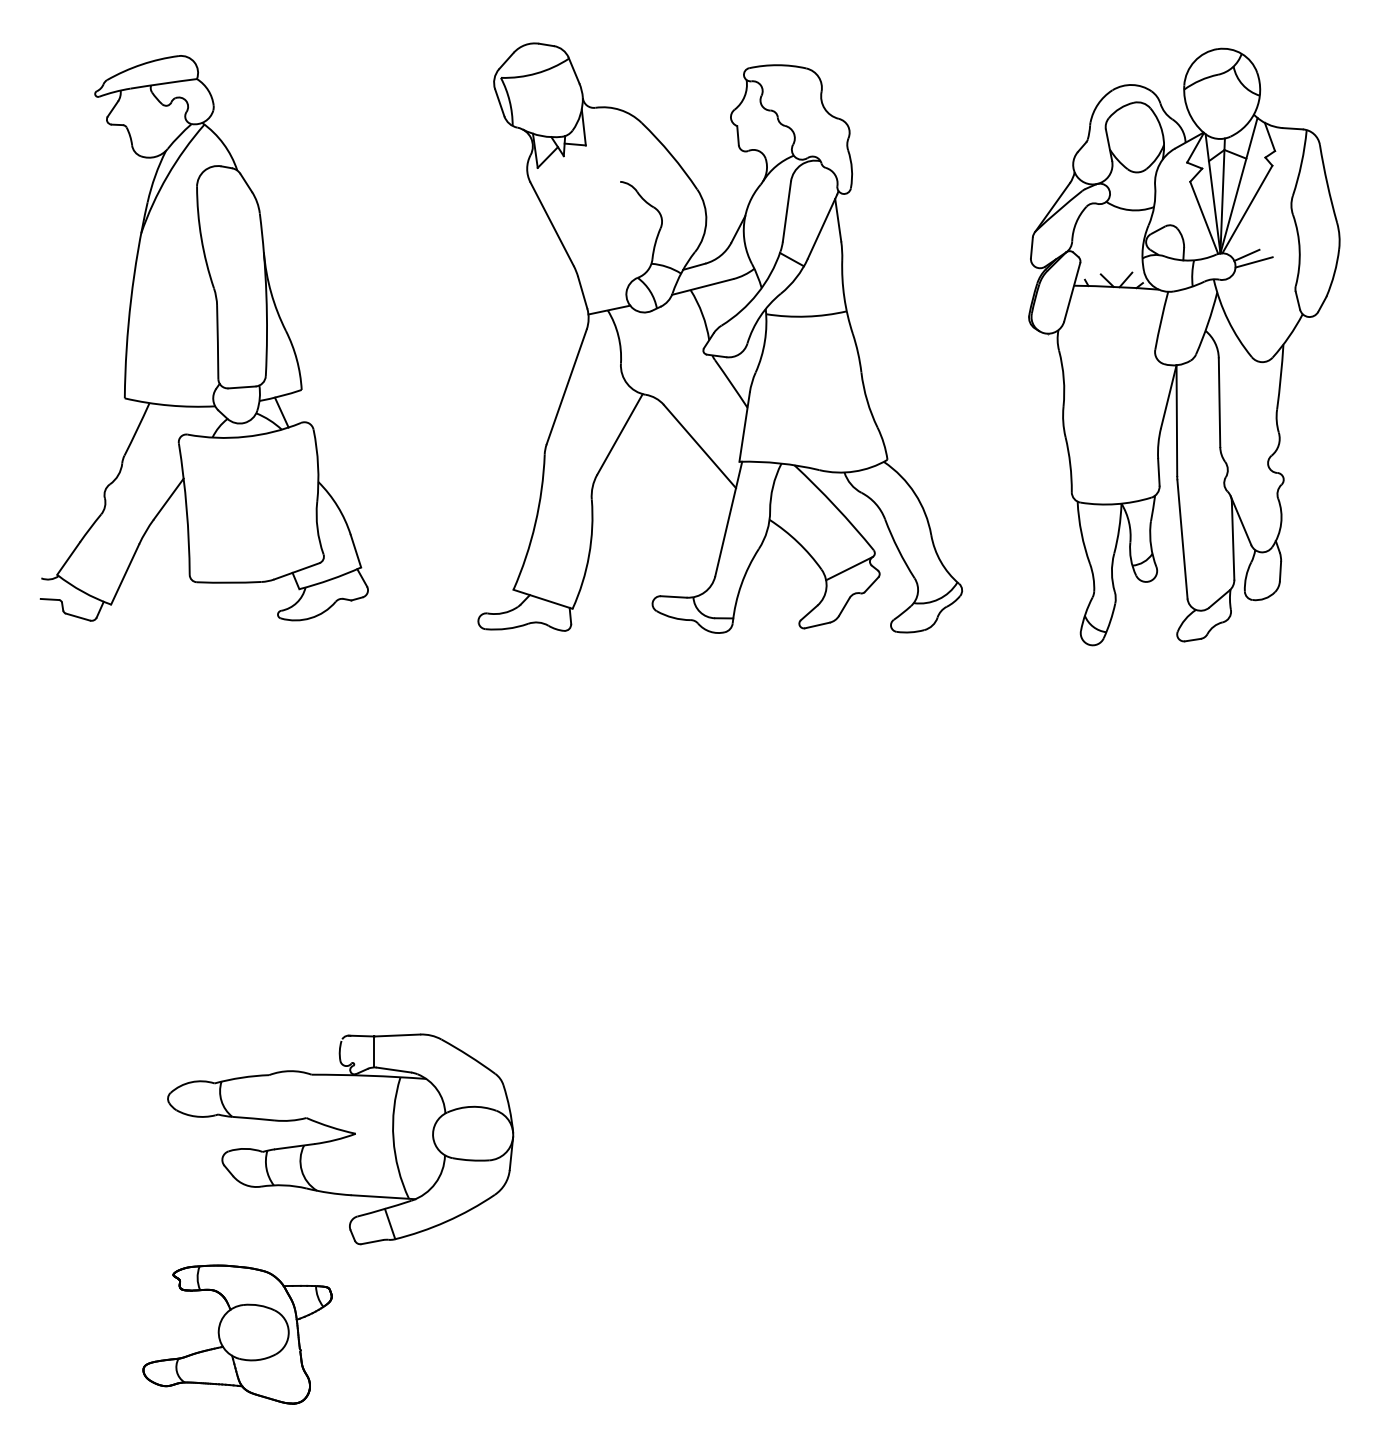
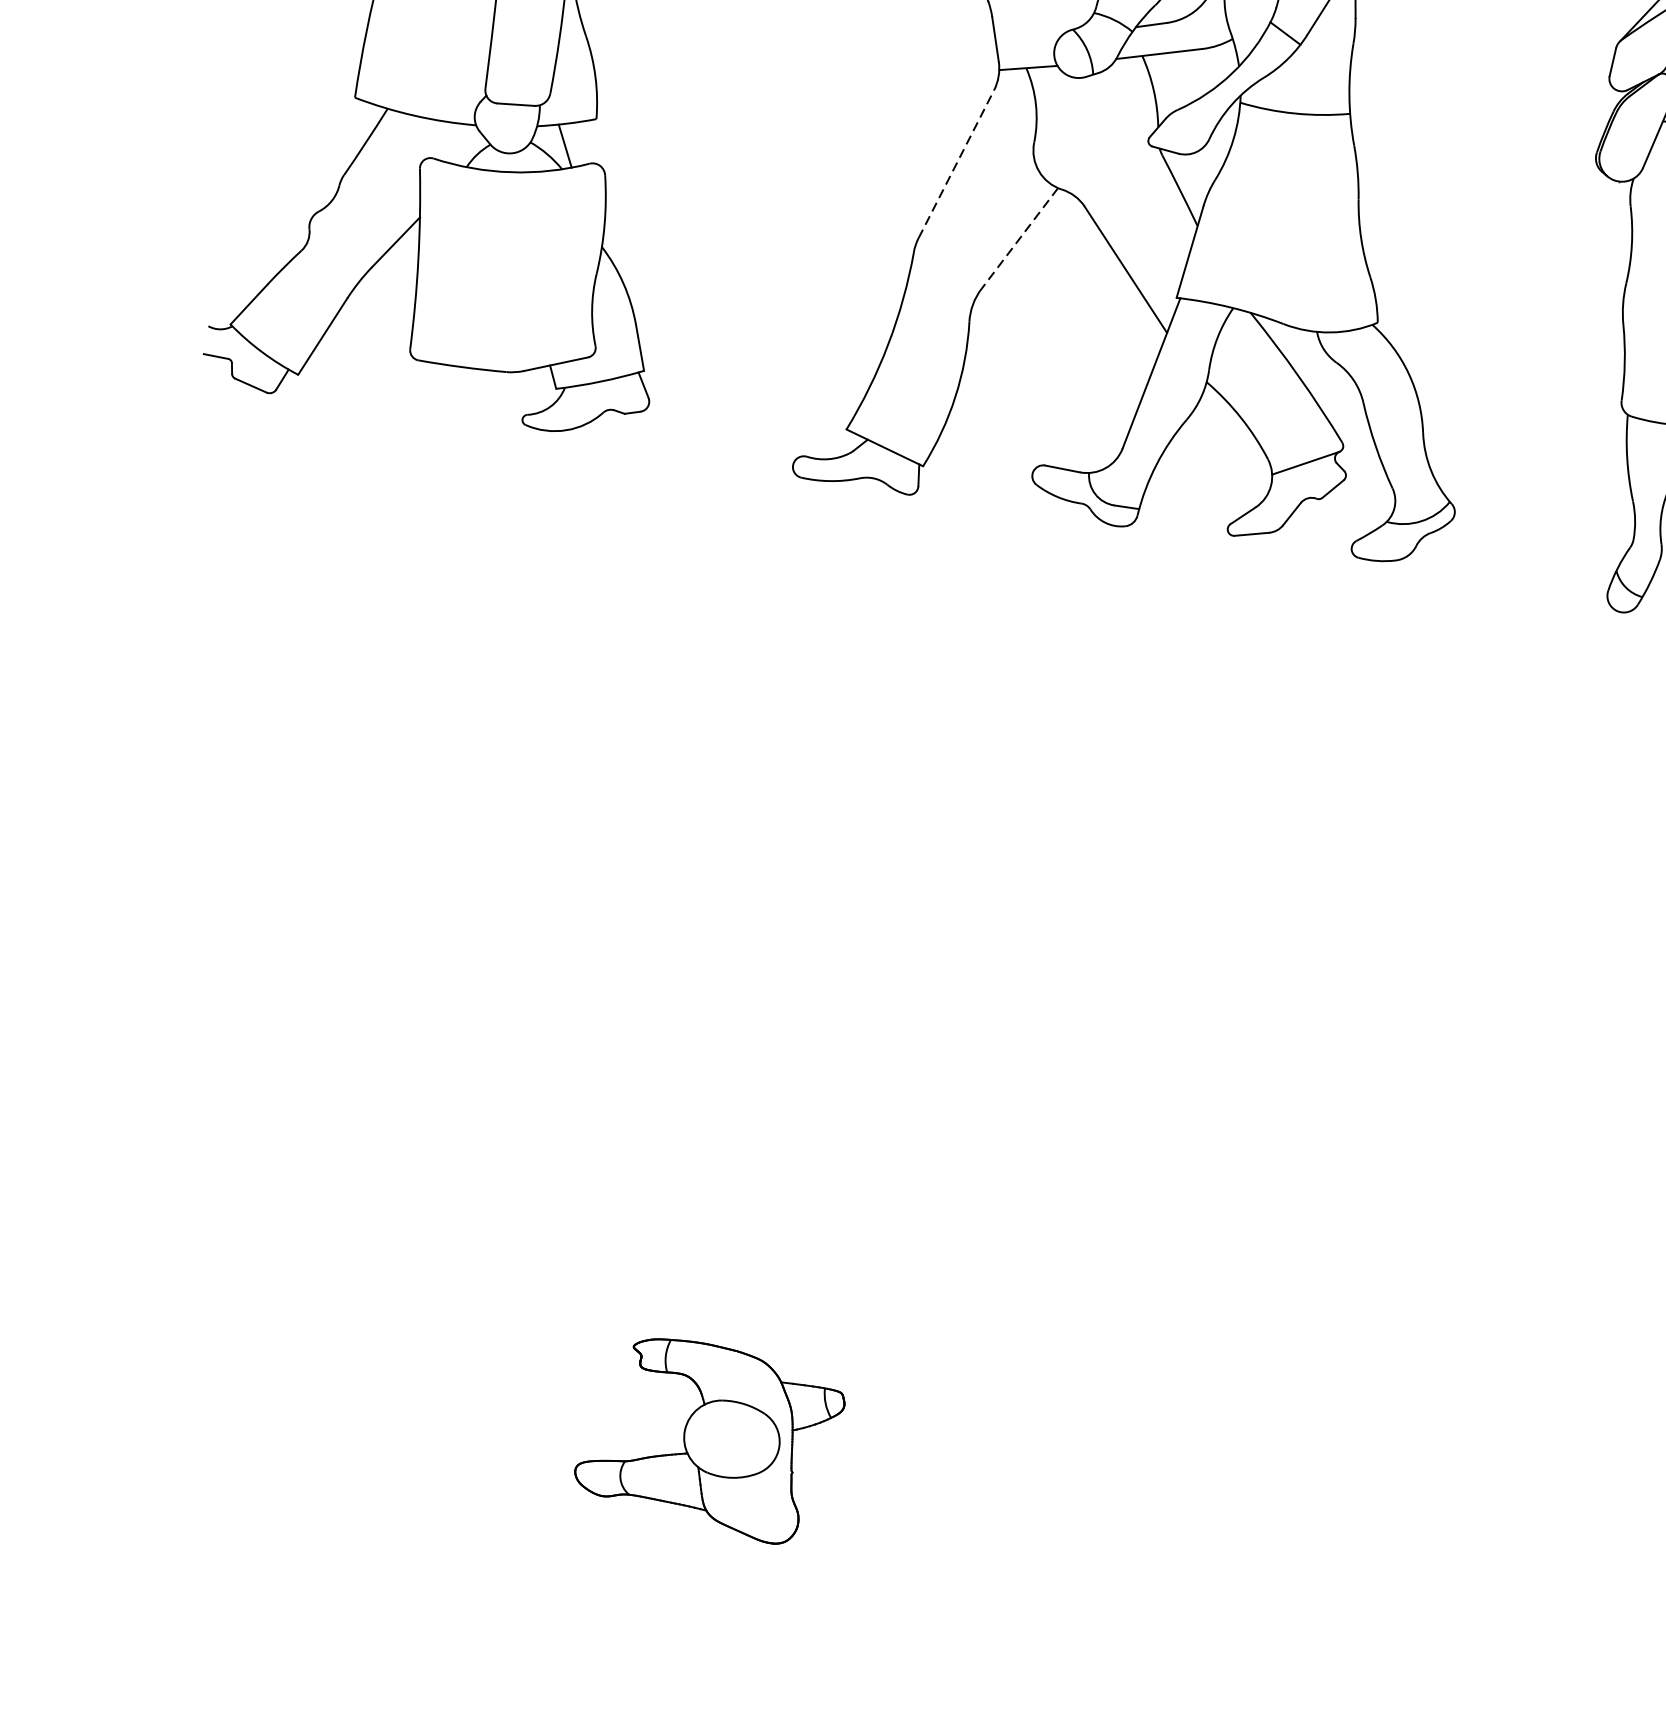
line: (566, 386) -> (956, 163), solid -> dashed
line: (619, 434) -> (1019, 238), solid -> dashed
part: (340, 1139) -> (509, 1142), removed
part: (237, 1334) -> (709, 1439), moved

